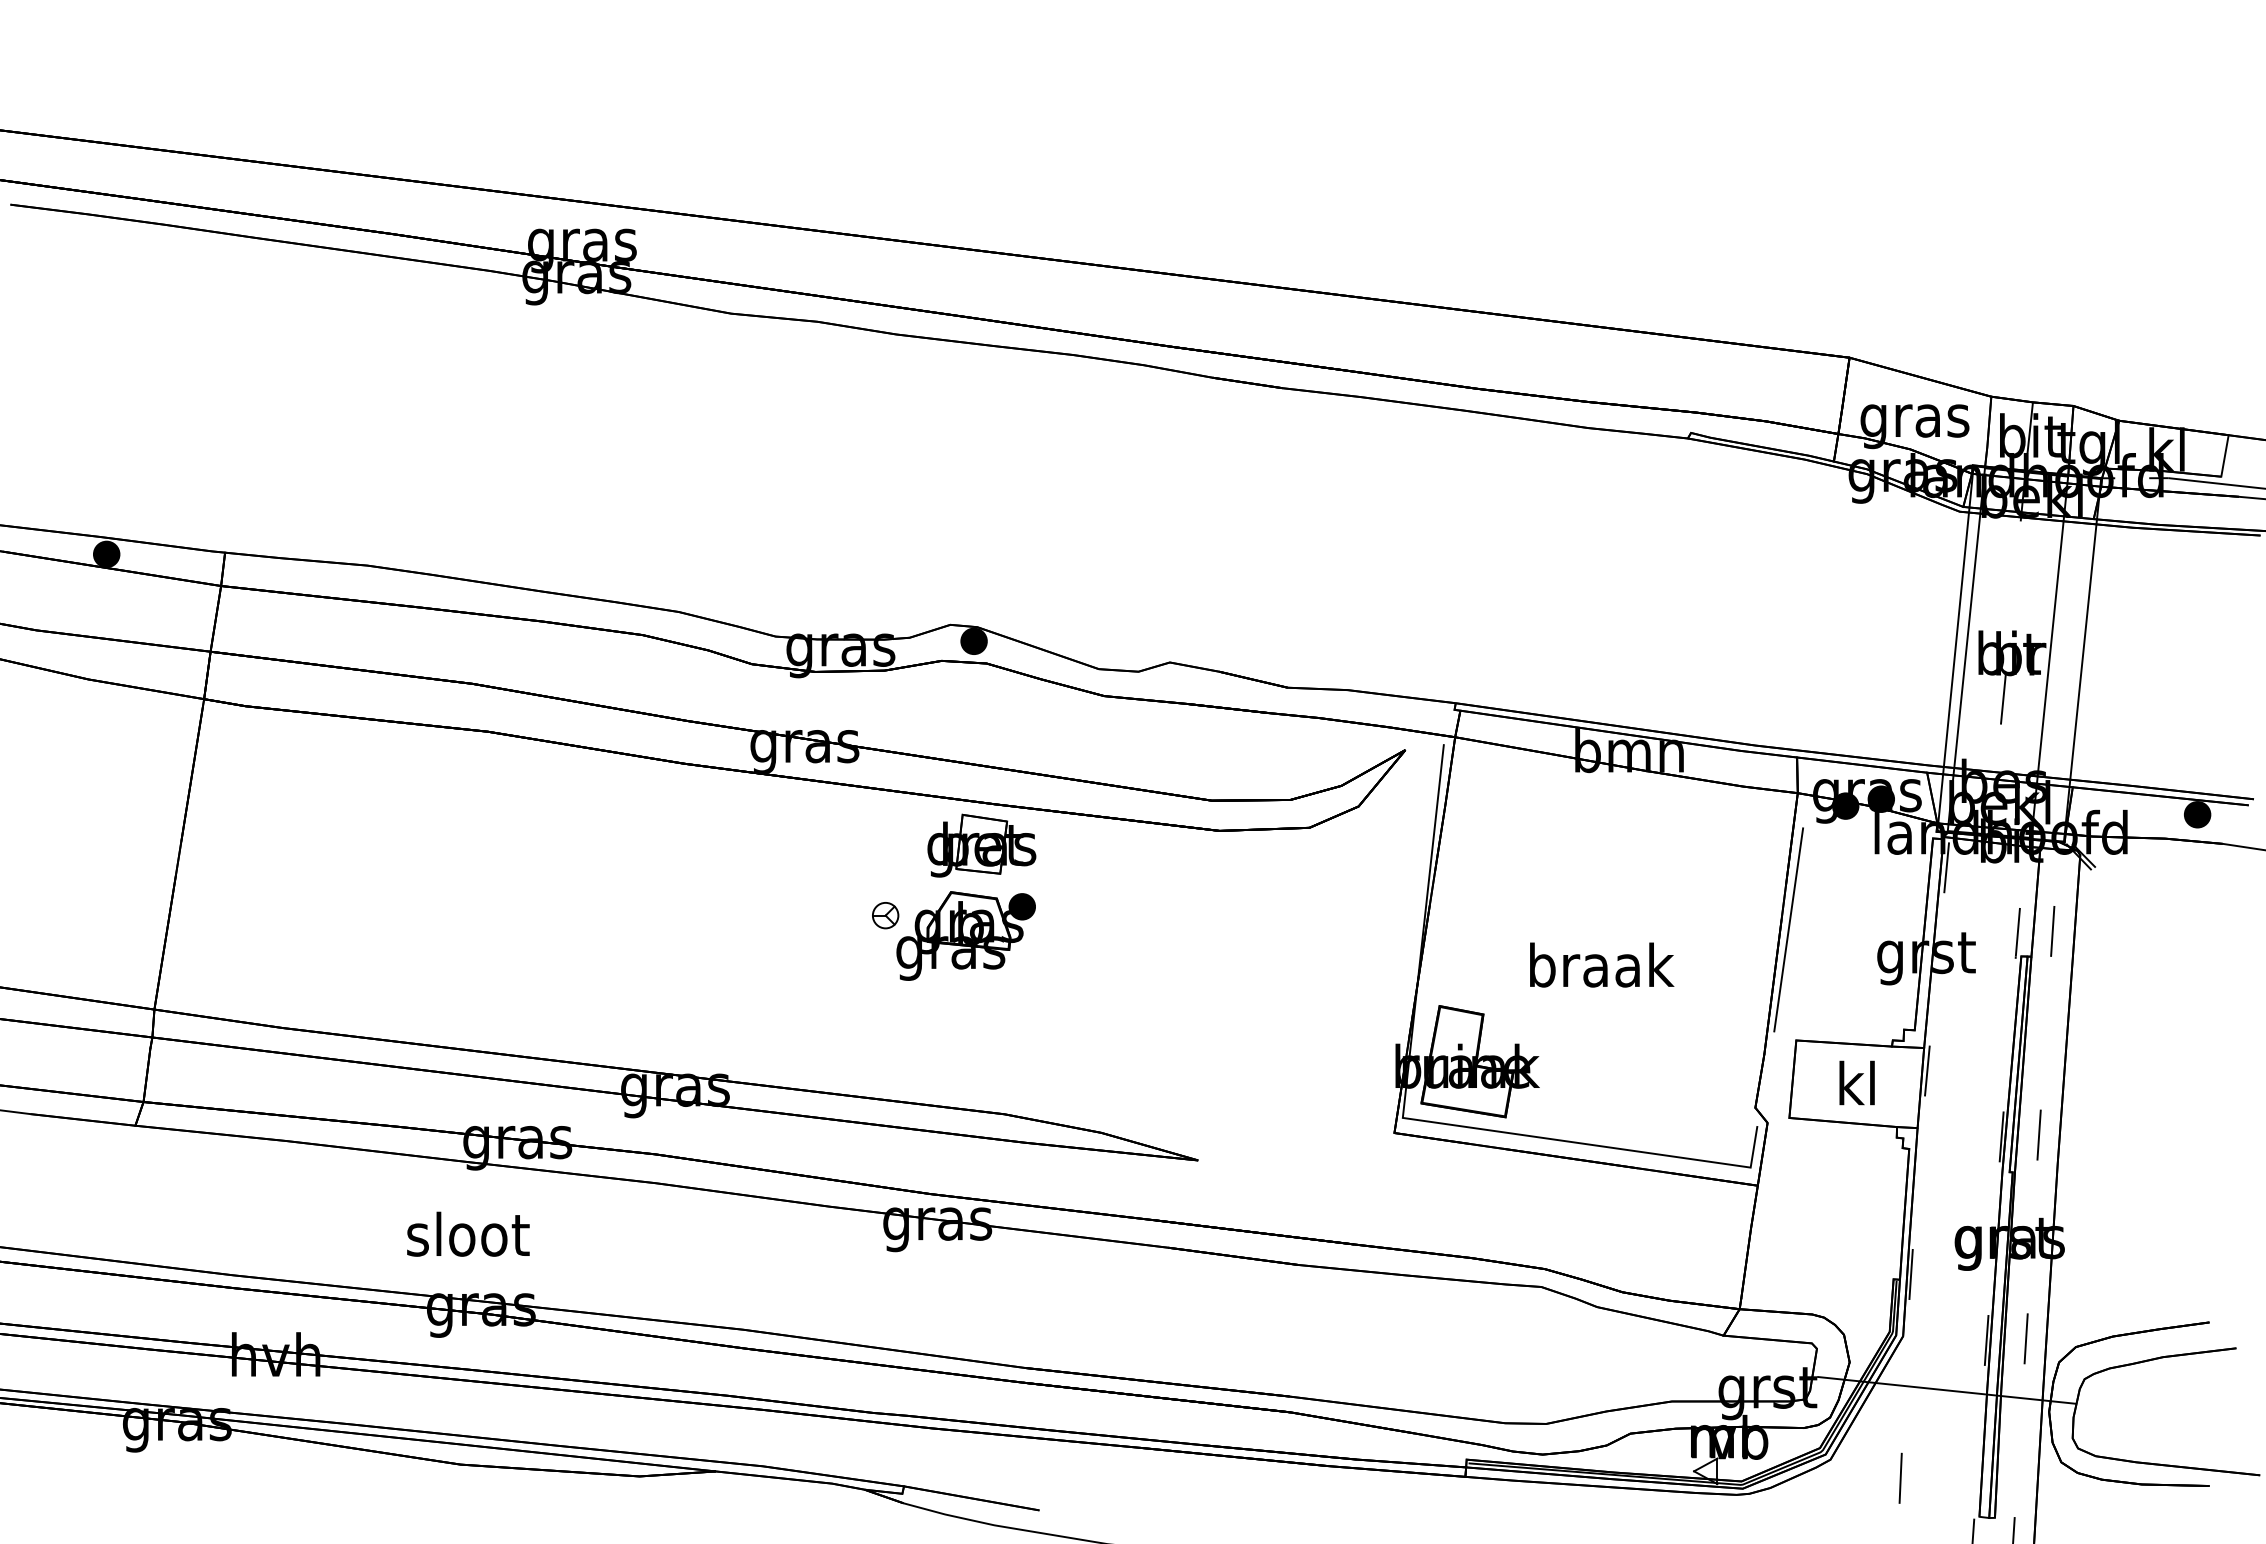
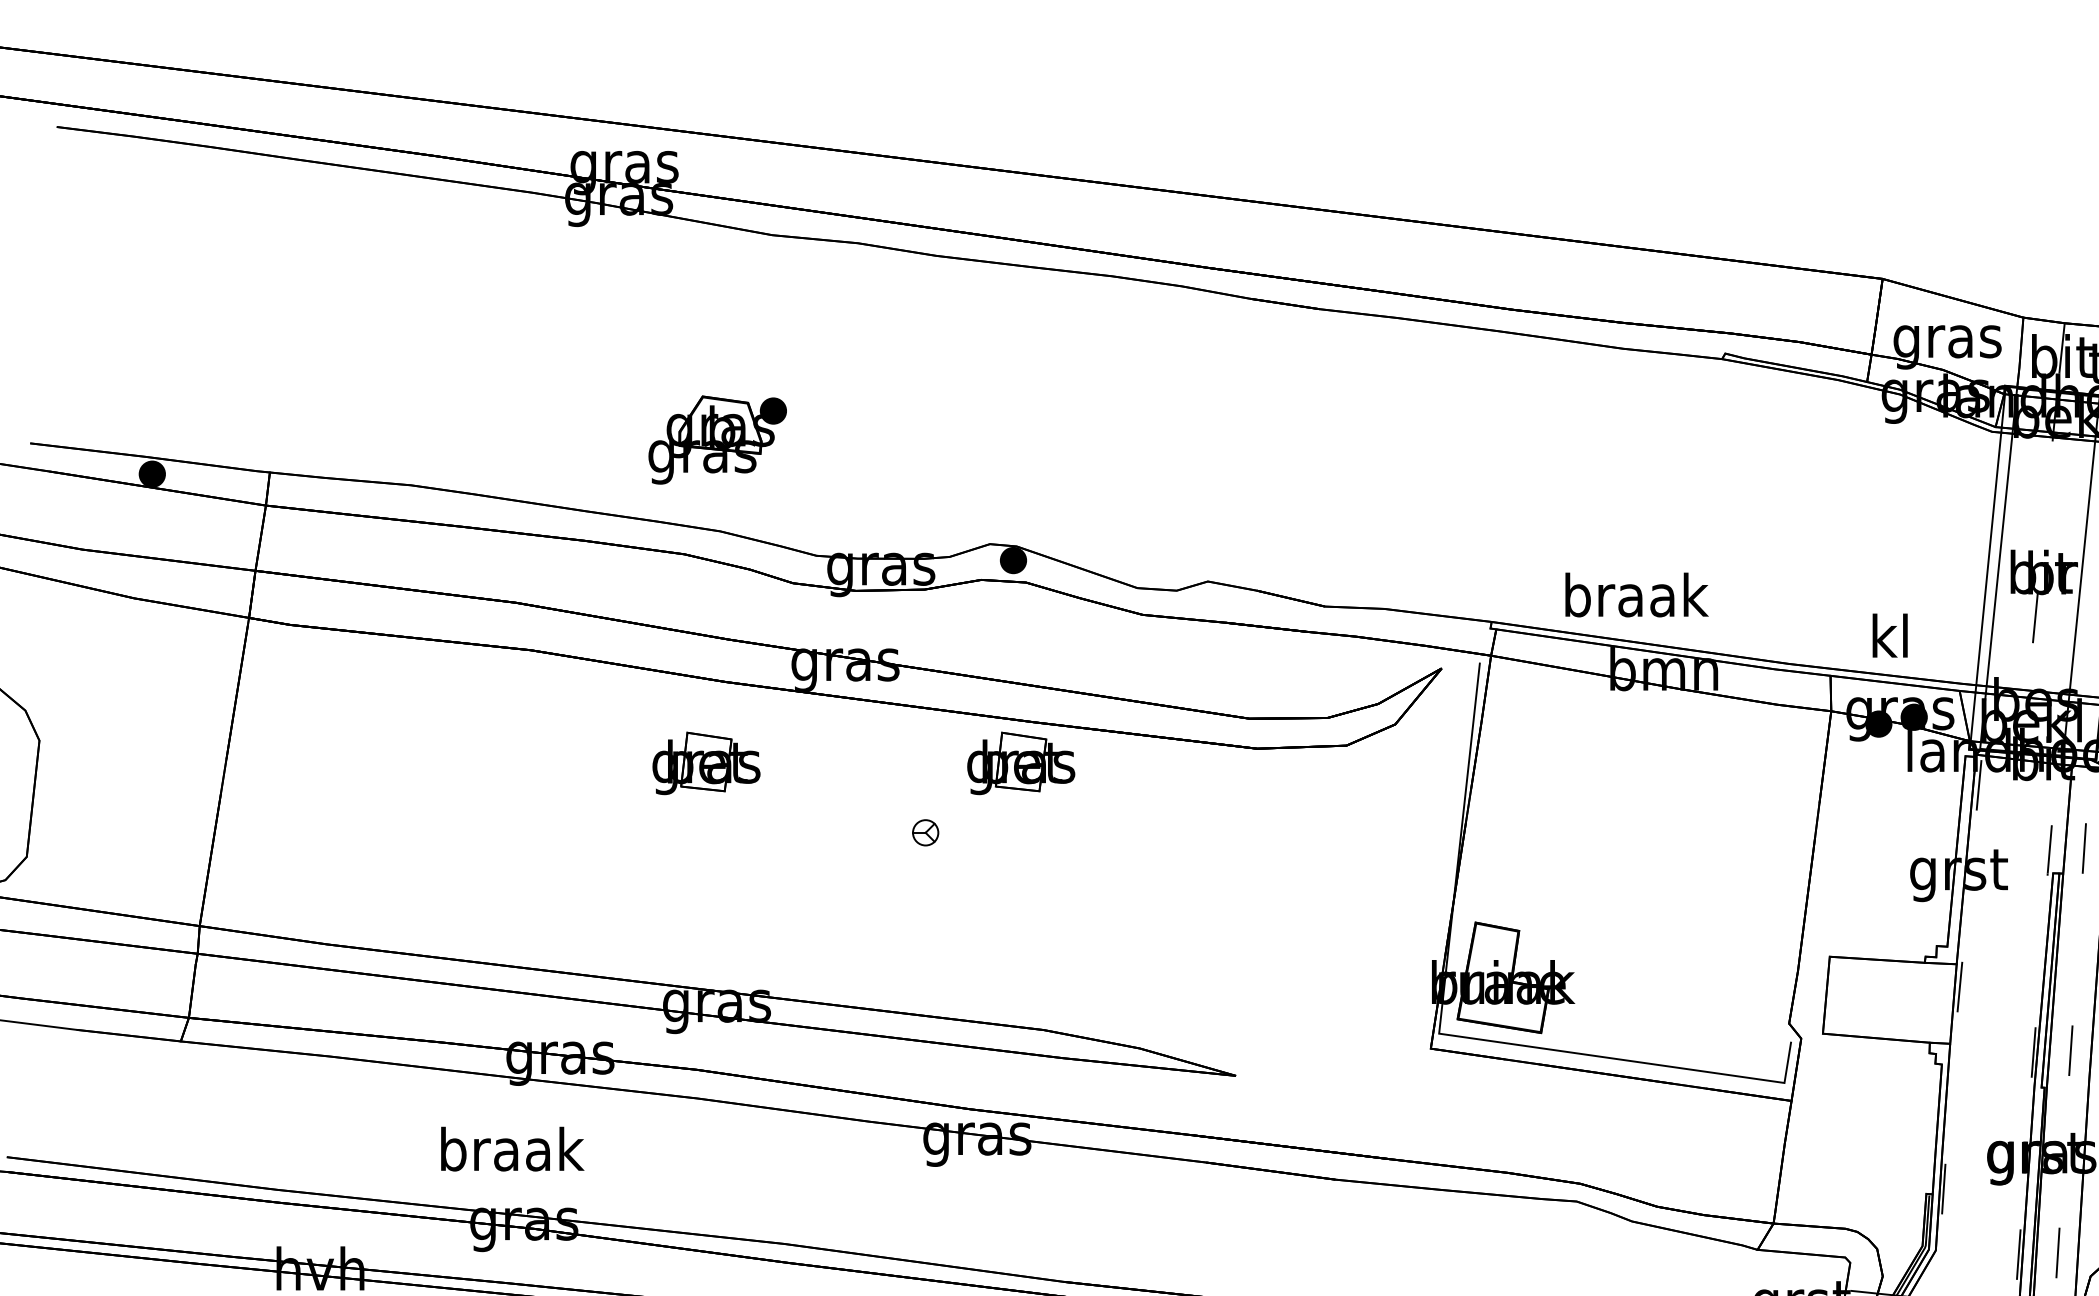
part: (664, 845) -> (706, 763), added
line: (1788, 929) -> (1822, 846), removed
part: (965, 935) -> (717, 439), moved
text: (1602, 964) -> (1637, 594), moved
text: (1856, 1082) -> (1889, 635), moved
text: (469, 1233) -> (512, 1148), sloot -> braak

